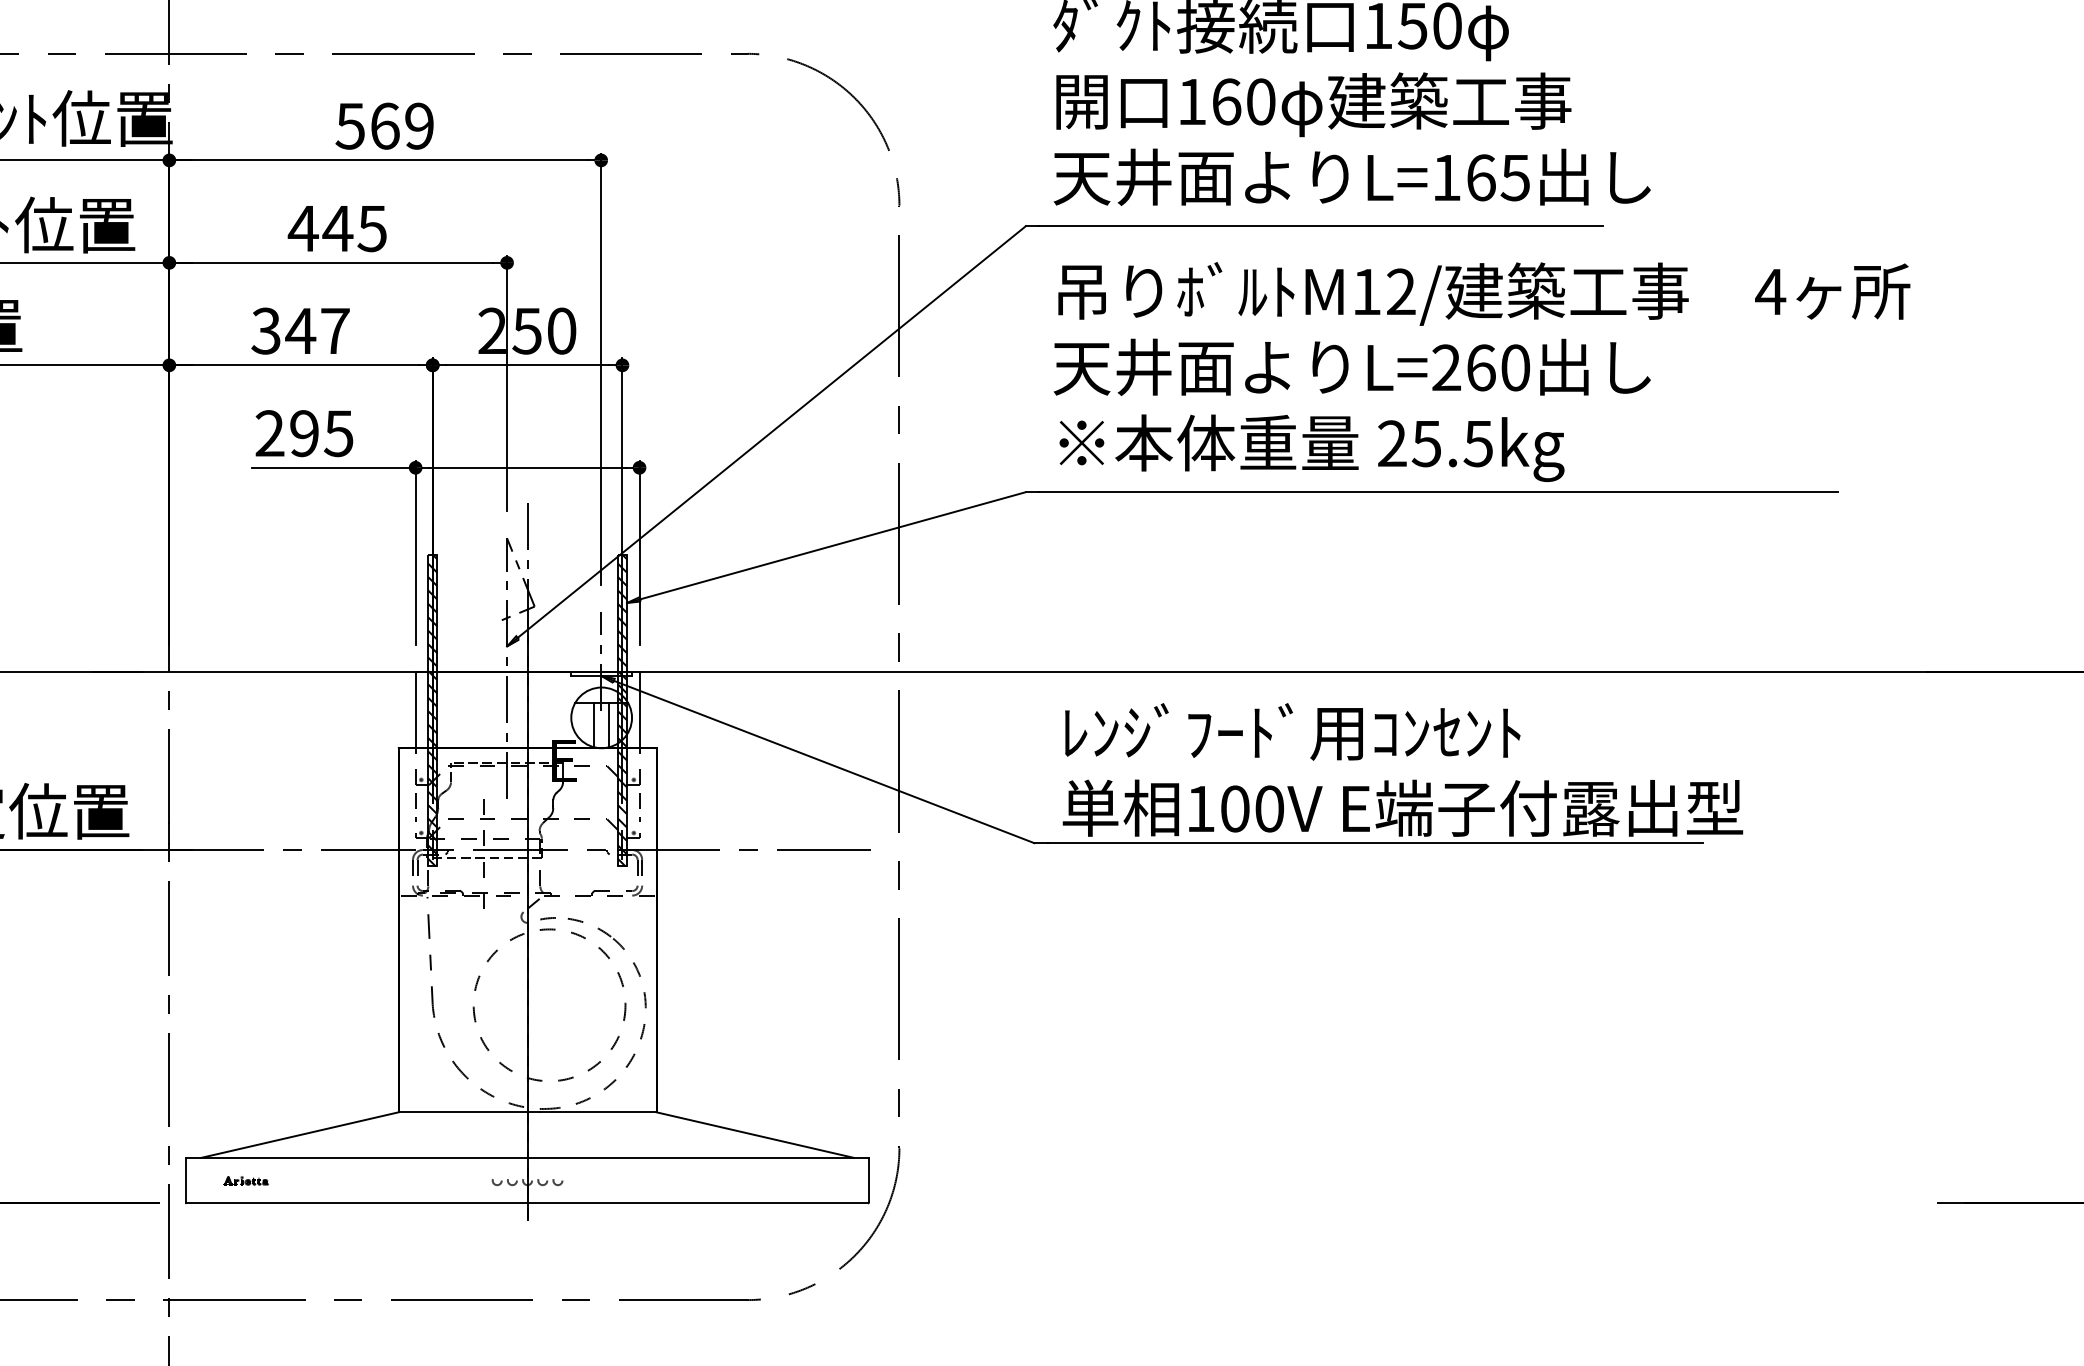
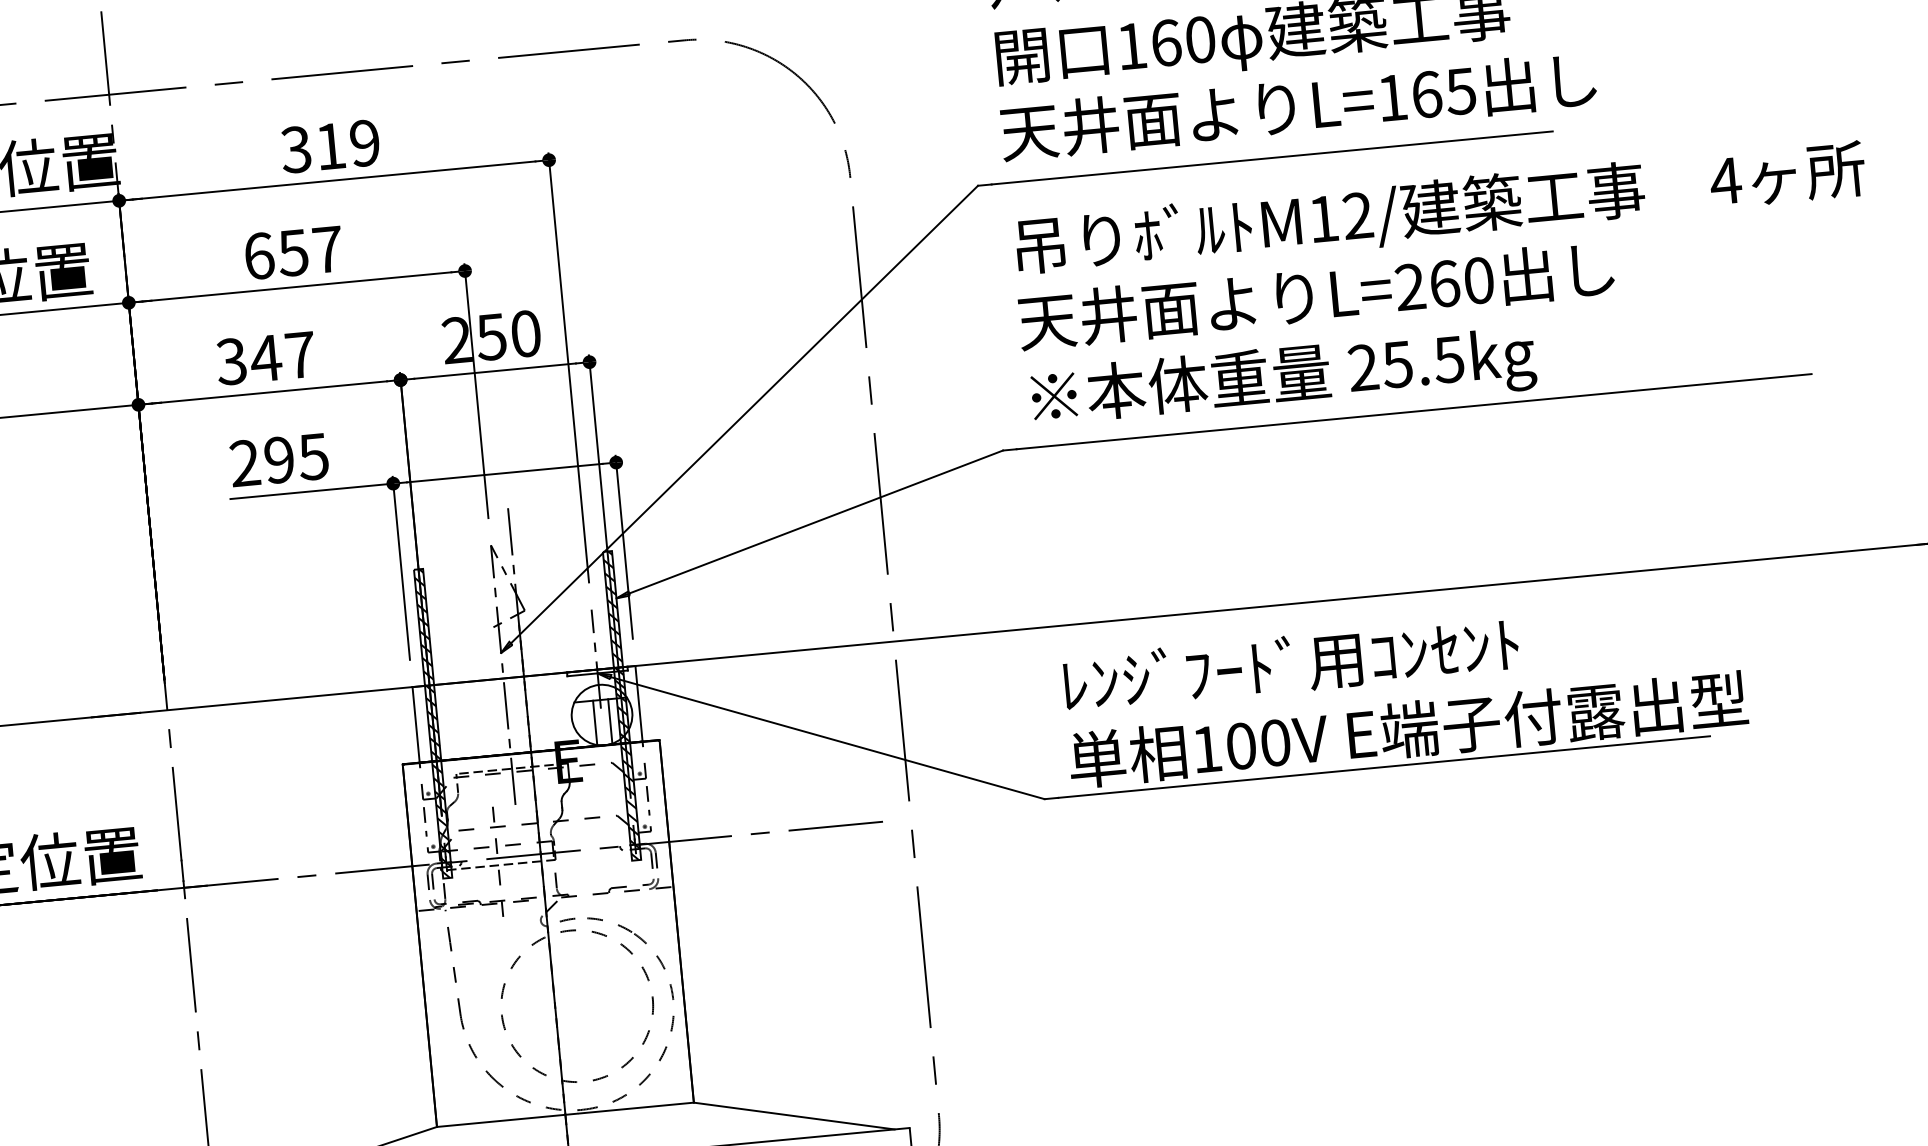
text: (367, 125) -> (313, 147), 569 -> 319
text: (336, 228) -> (292, 252), 445 -> 657

